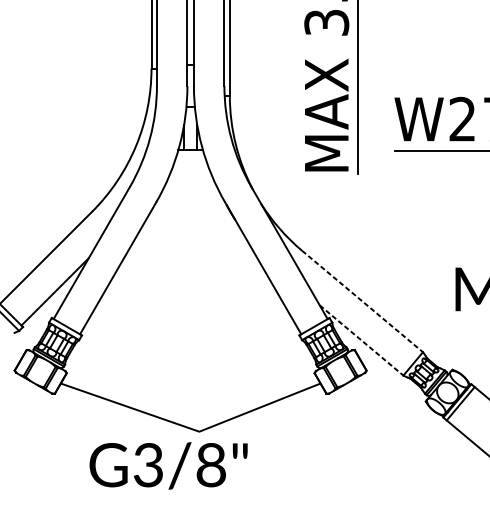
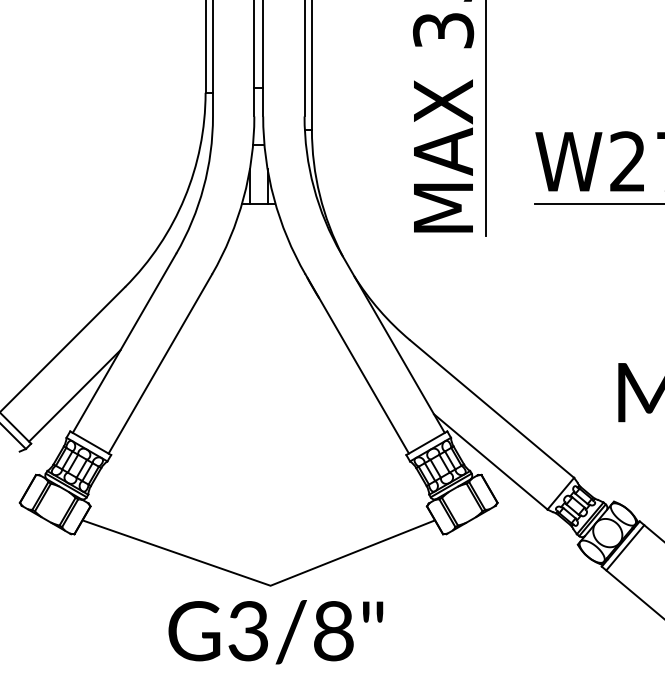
line: (362, 301) -> (492, 409), dashed -> solid
line: (362, 340) -> (491, 462), dashed -> solid
text: (168, 466) -> (275, 632), moved

